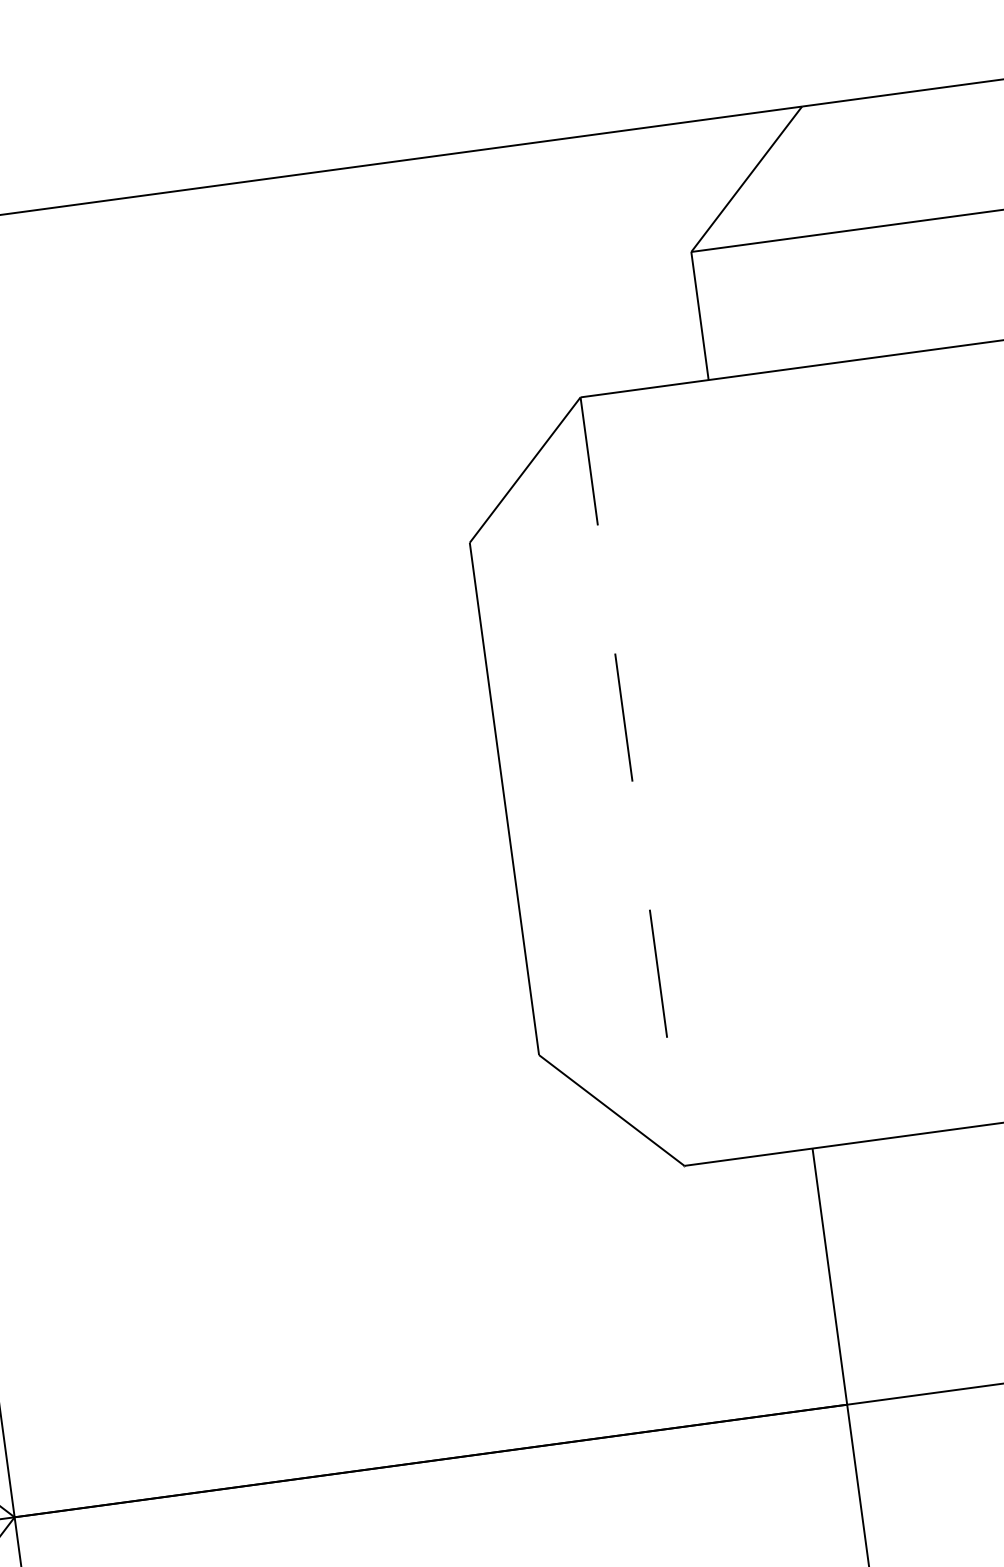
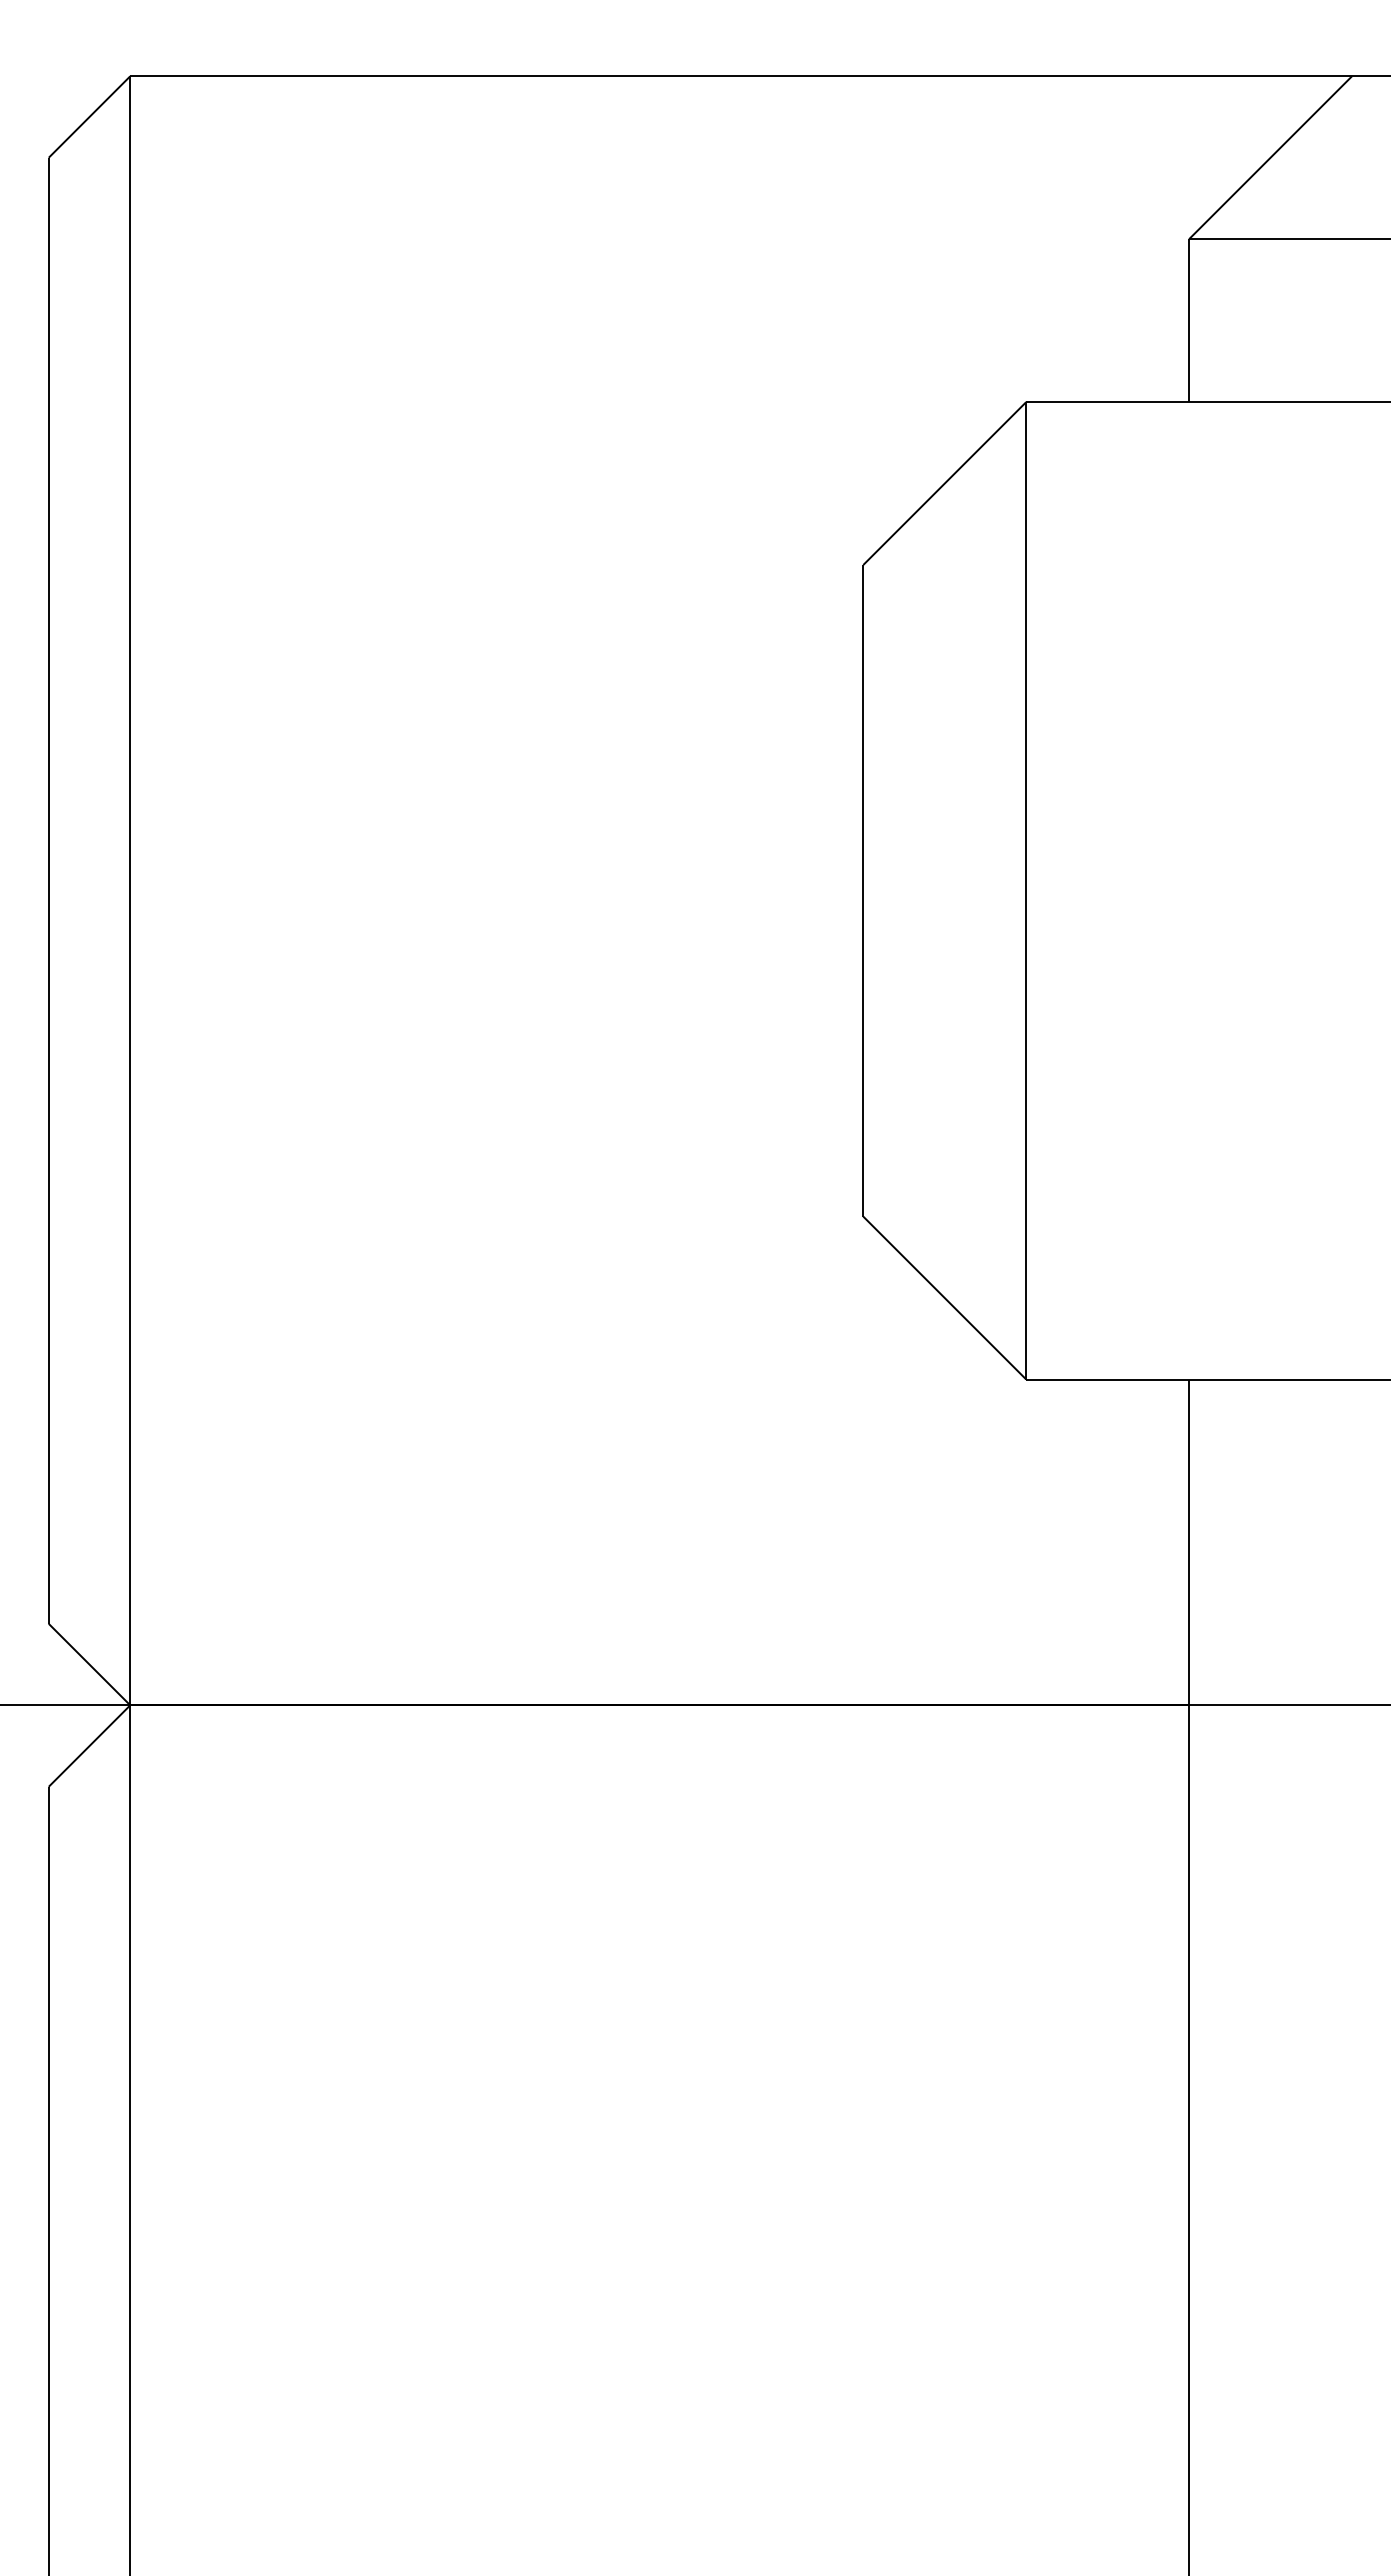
line: (632, 781) -> (1026, 890), dashed -> solid

